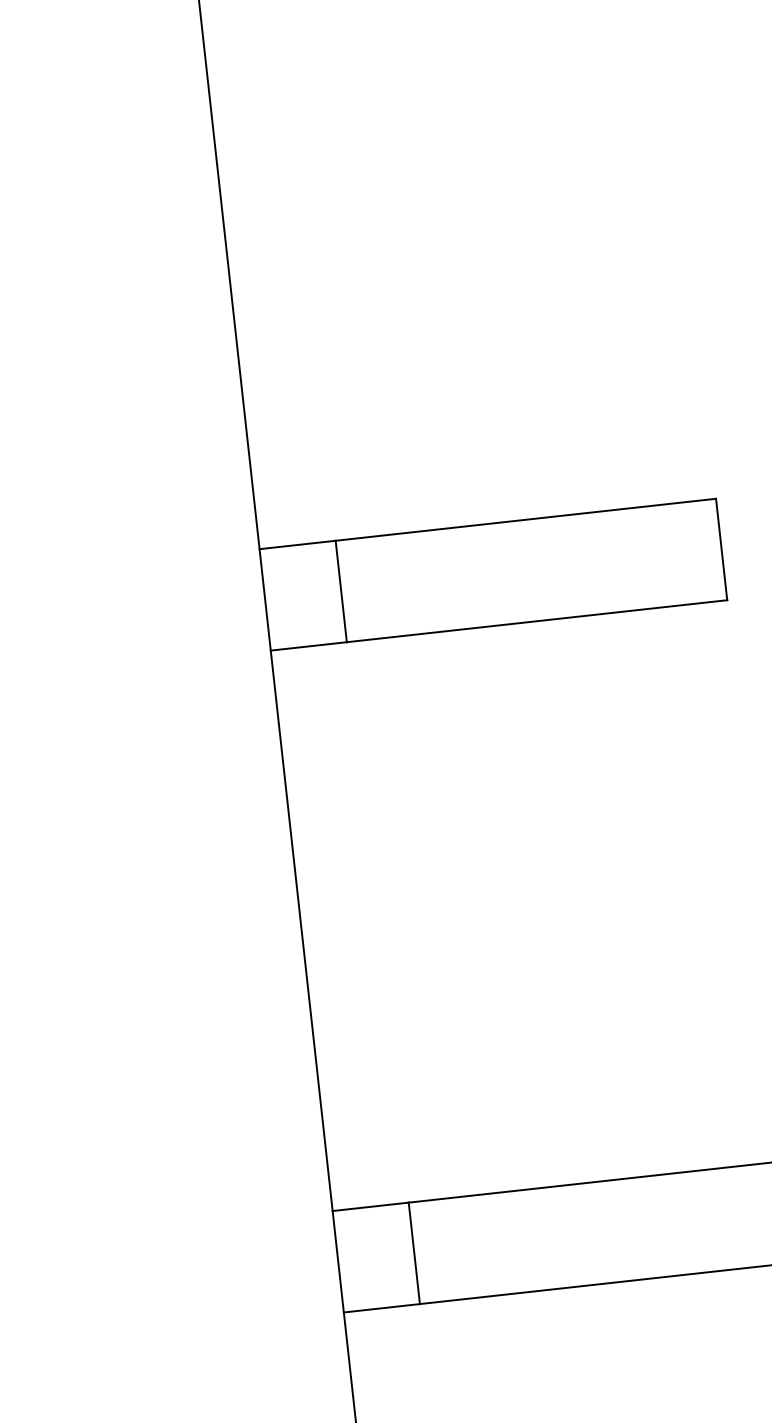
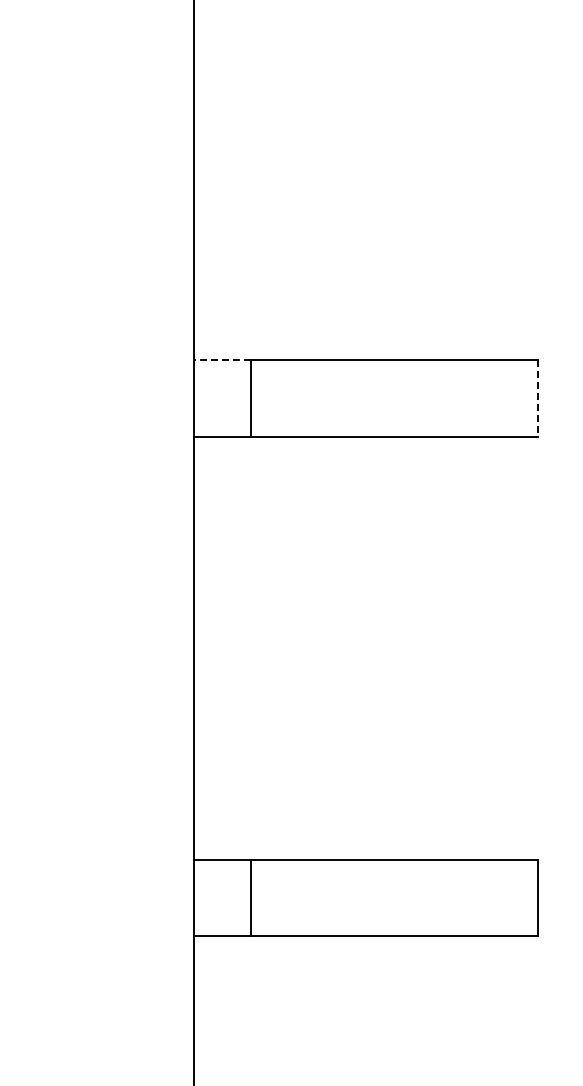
line: (297, 545) -> (222, 360), solid -> dashed
line: (722, 550) -> (538, 399), solid -> dashed

